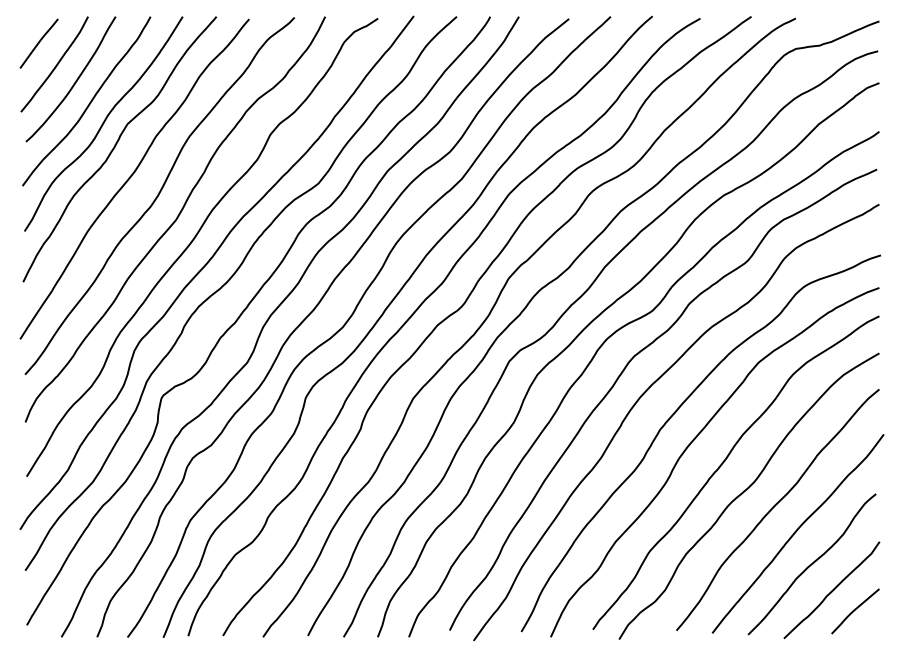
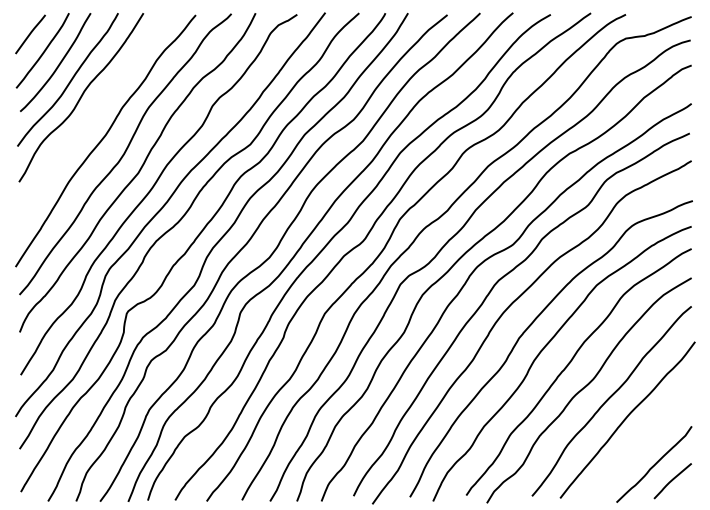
curve: (115, 147) -> (90, 116), removed
curve: (811, 564) -> (638, 444), removed

